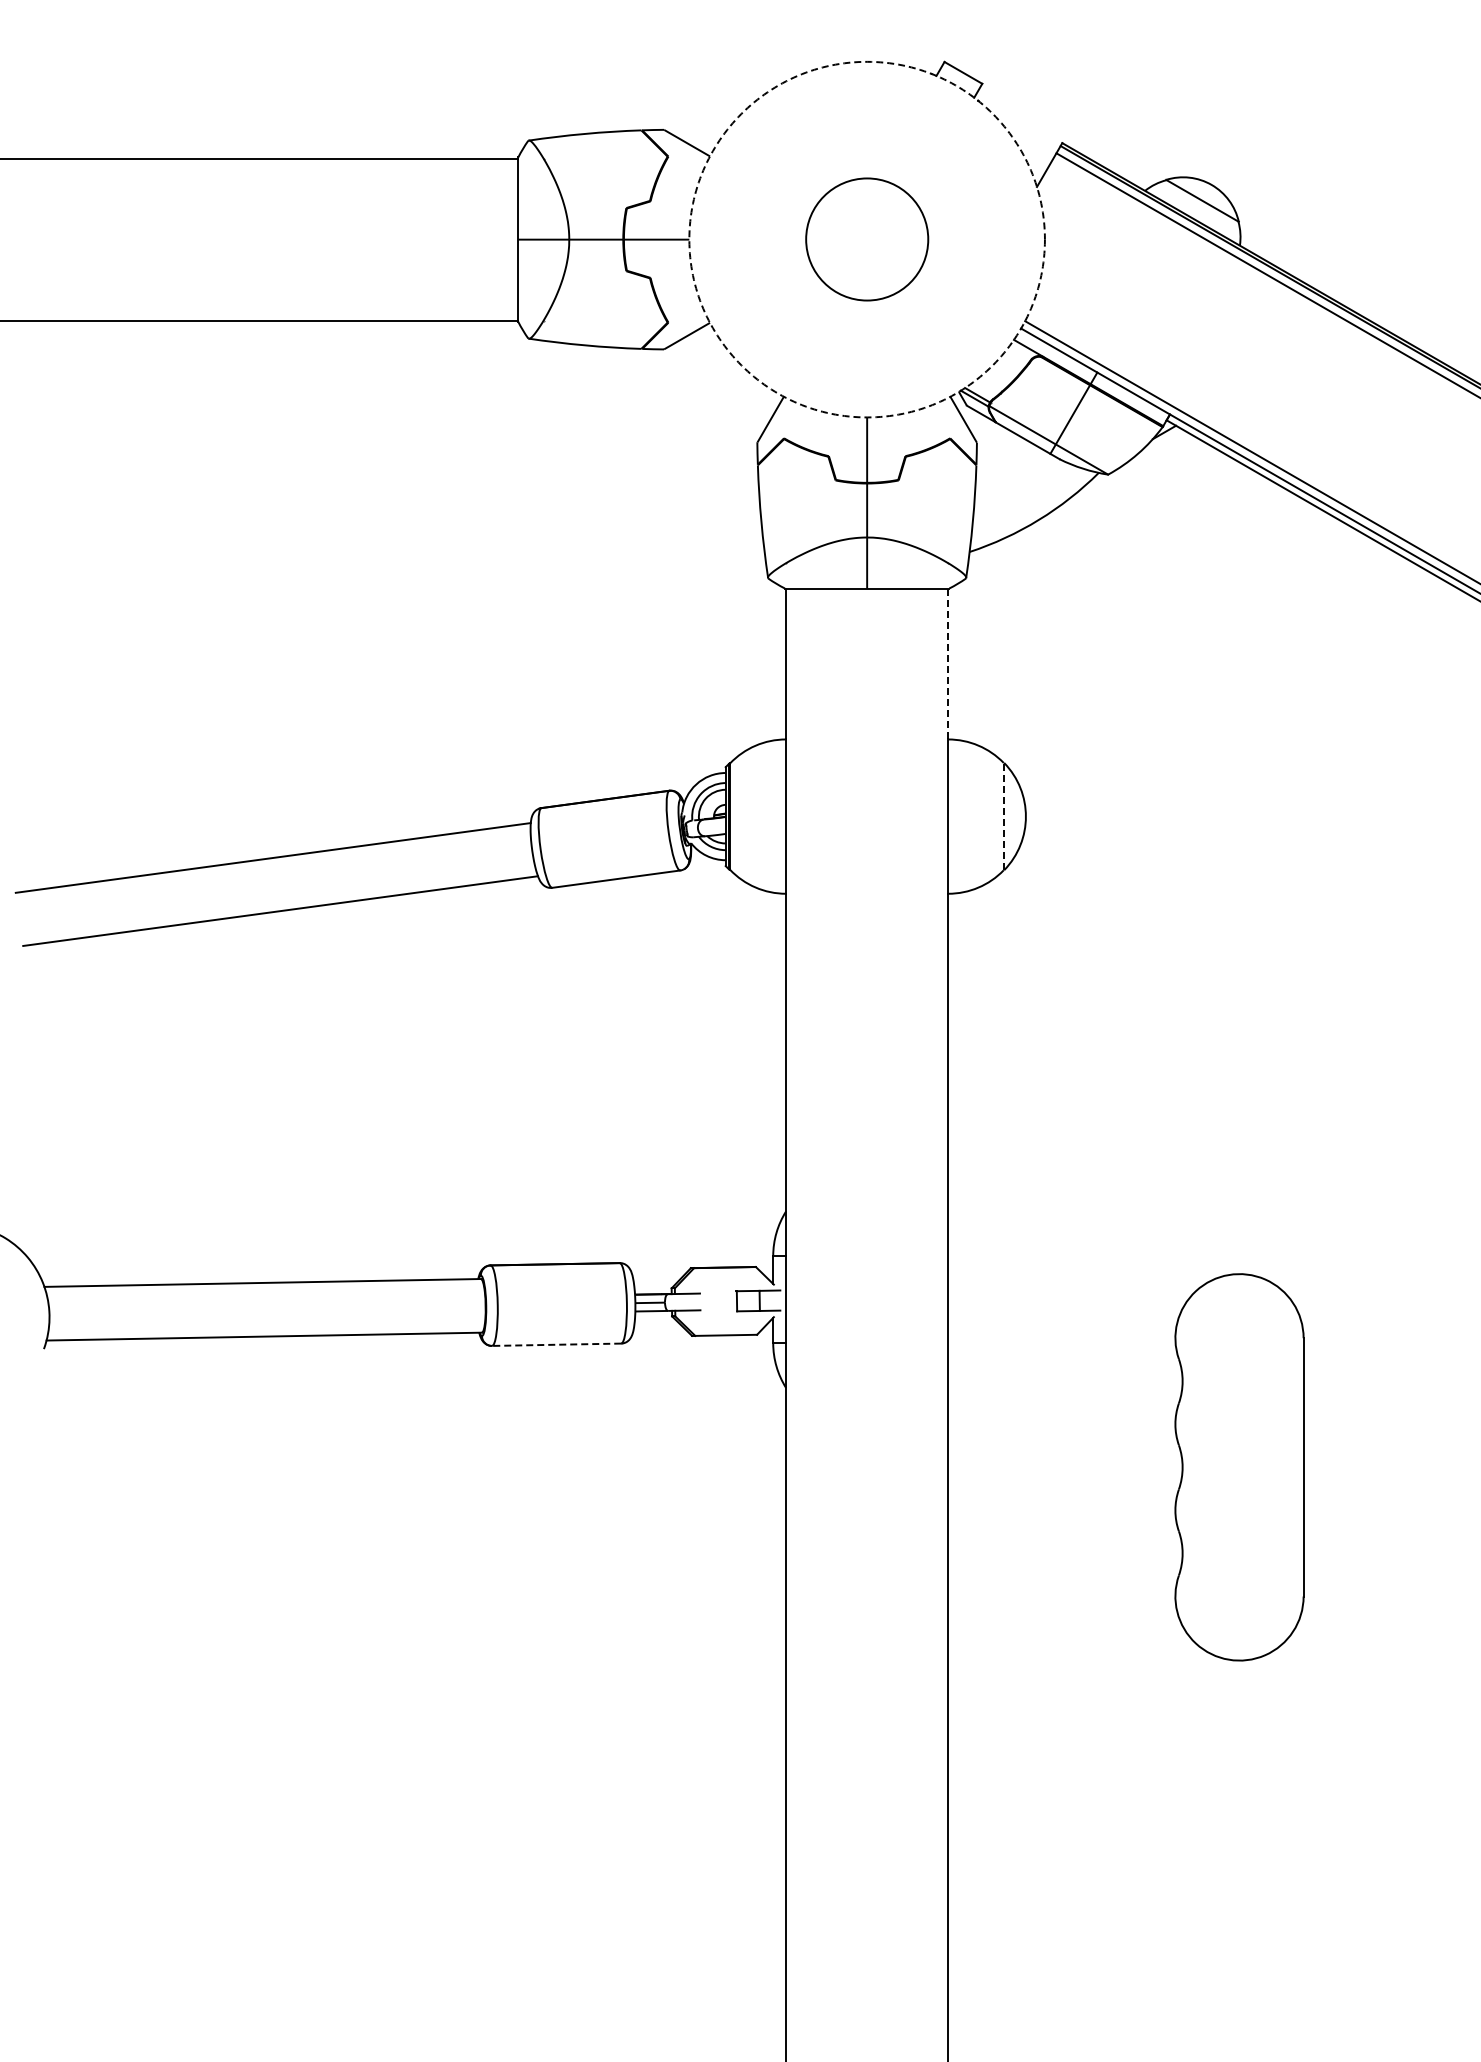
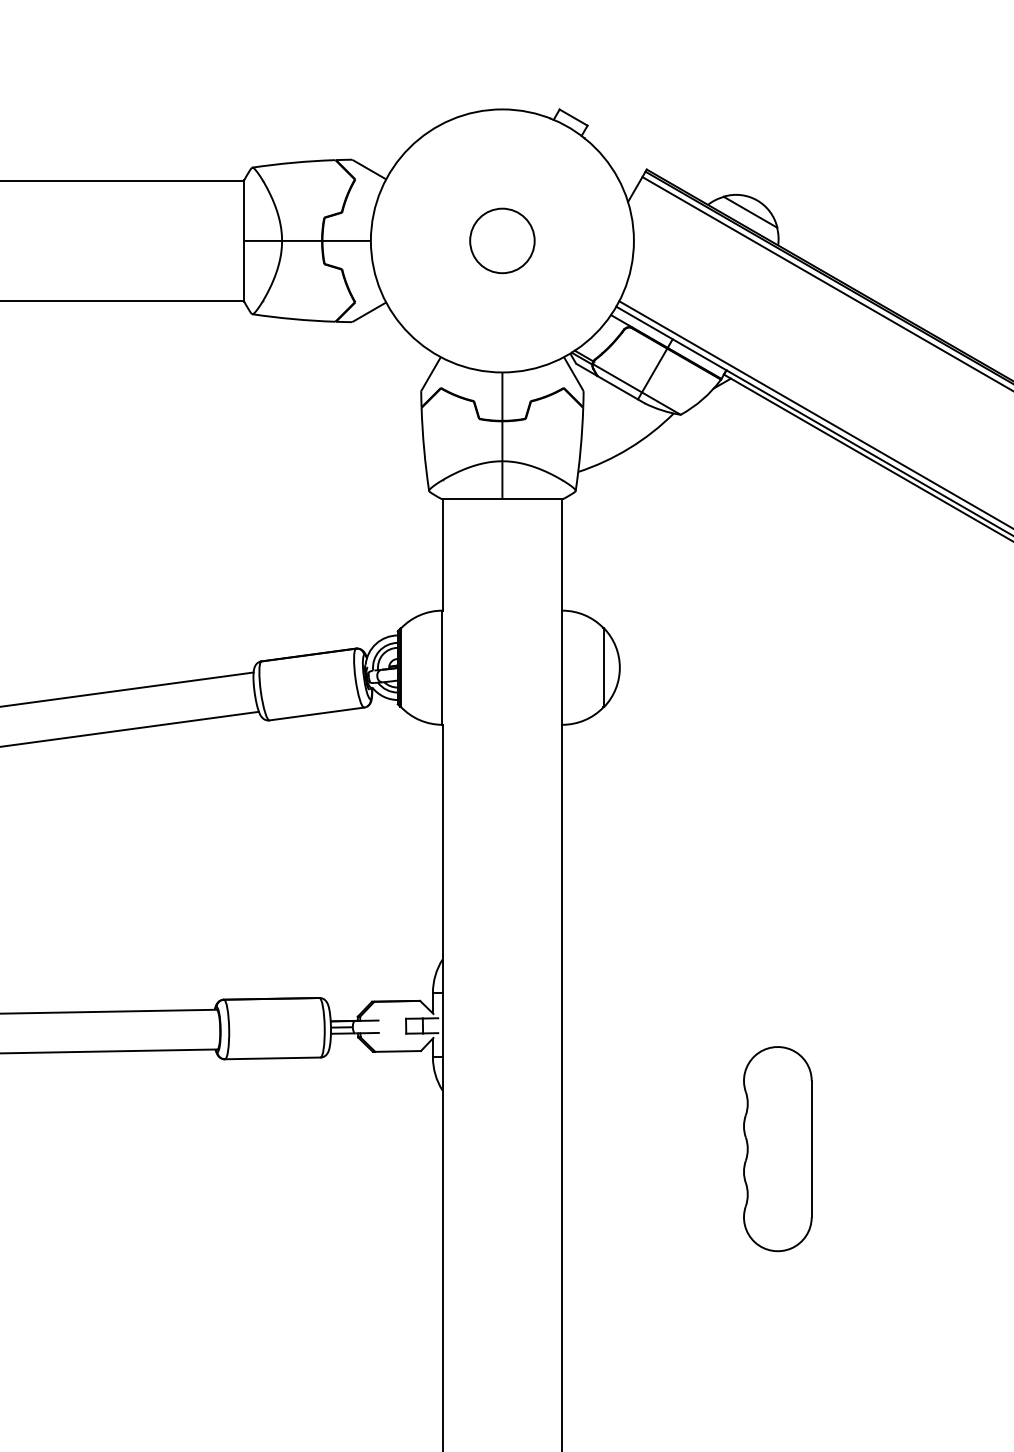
circle: (866, 239) -> (501, 240), dashed -> solid
circle: (866, 239) -> (501, 240), size x0.71
line: (948, 664) -> (562, 555), dashed -> solid
line: (1004, 816) -> (604, 667), dashed -> solid
line: (556, 1344) -> (272, 1058), dashed -> solid
part: (1239, 1467) -> (777, 1149), size x0.71

